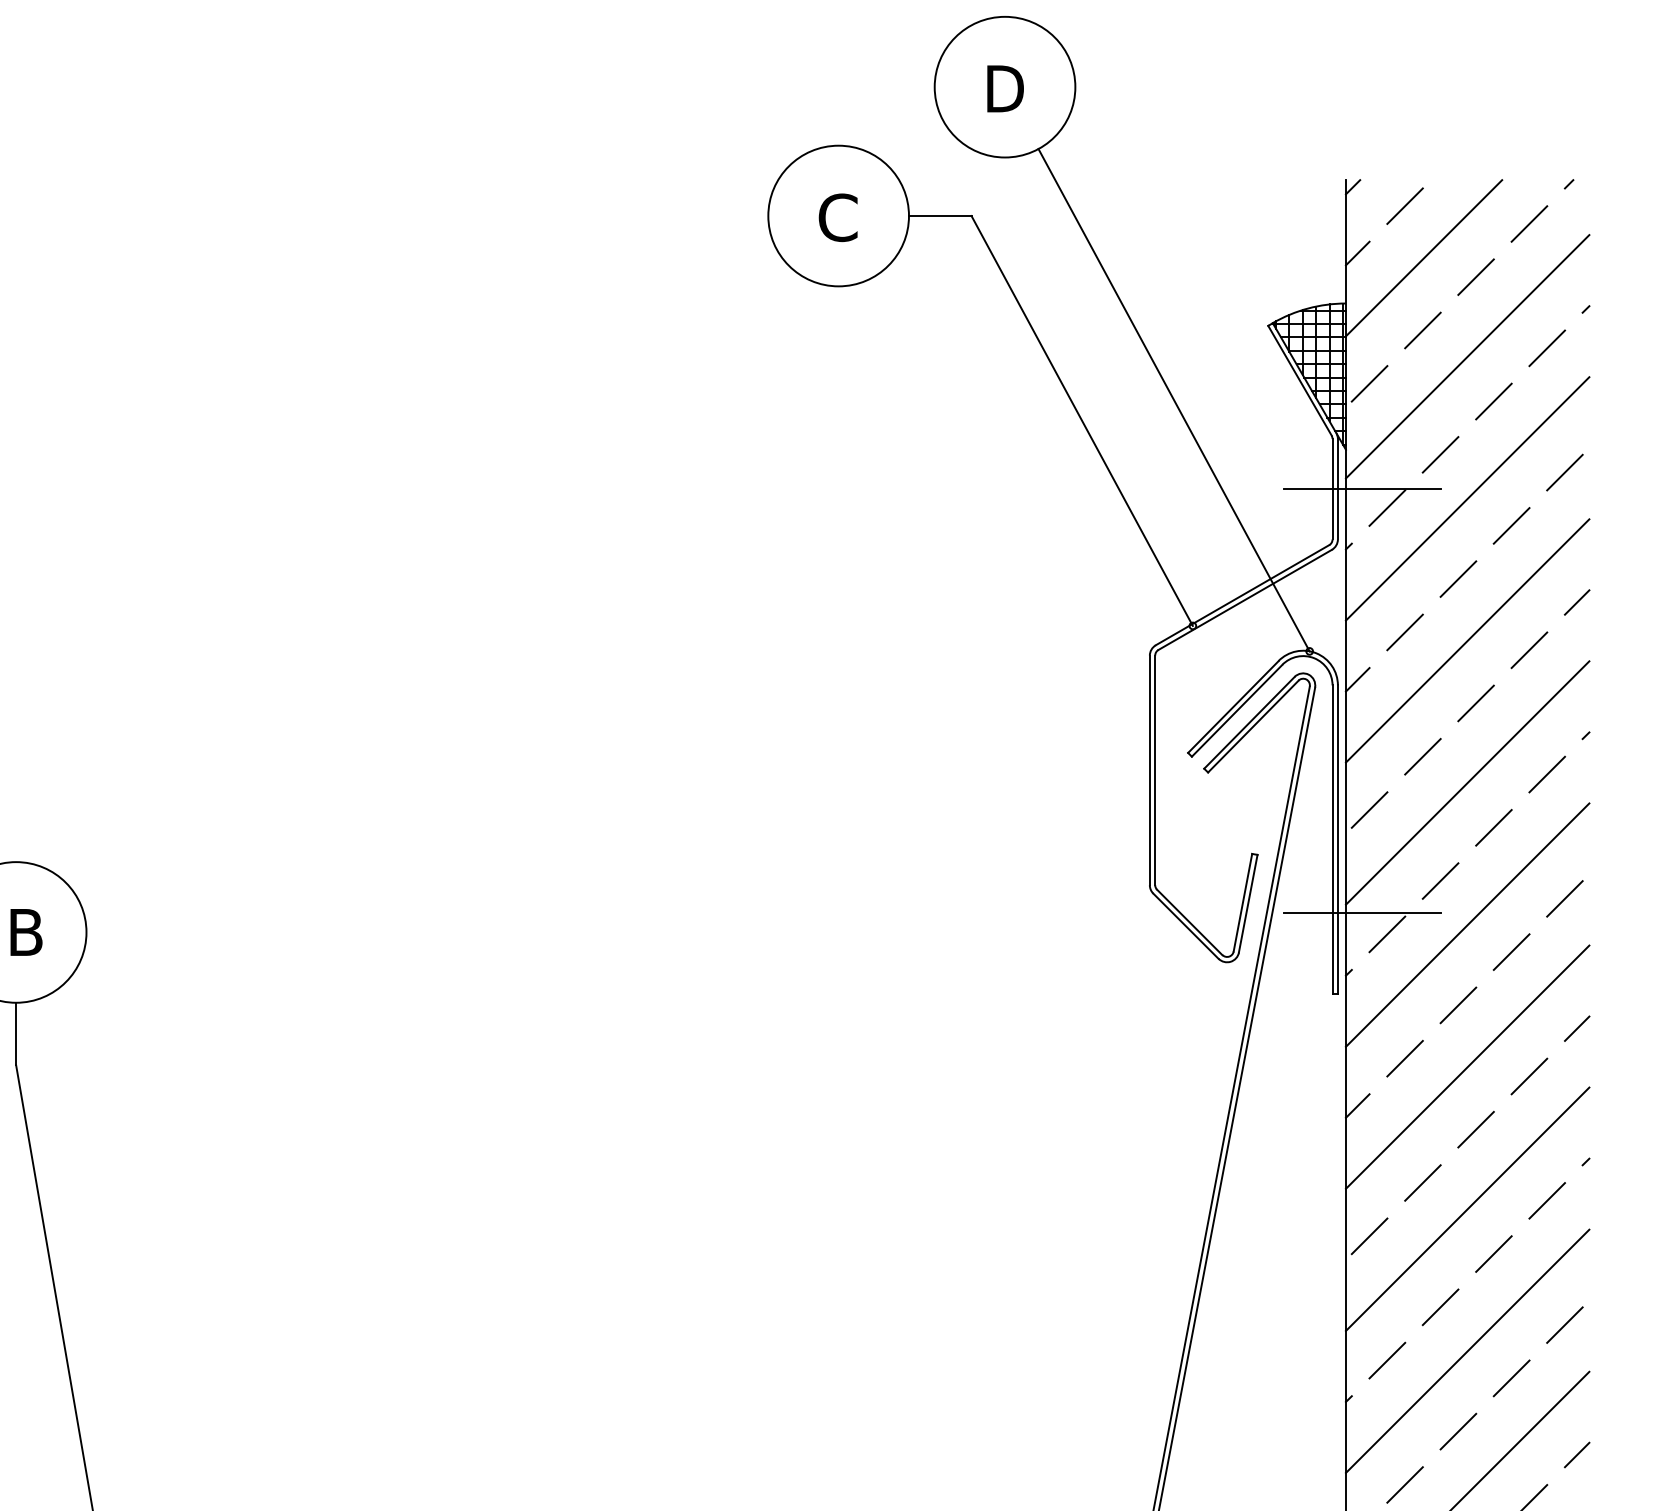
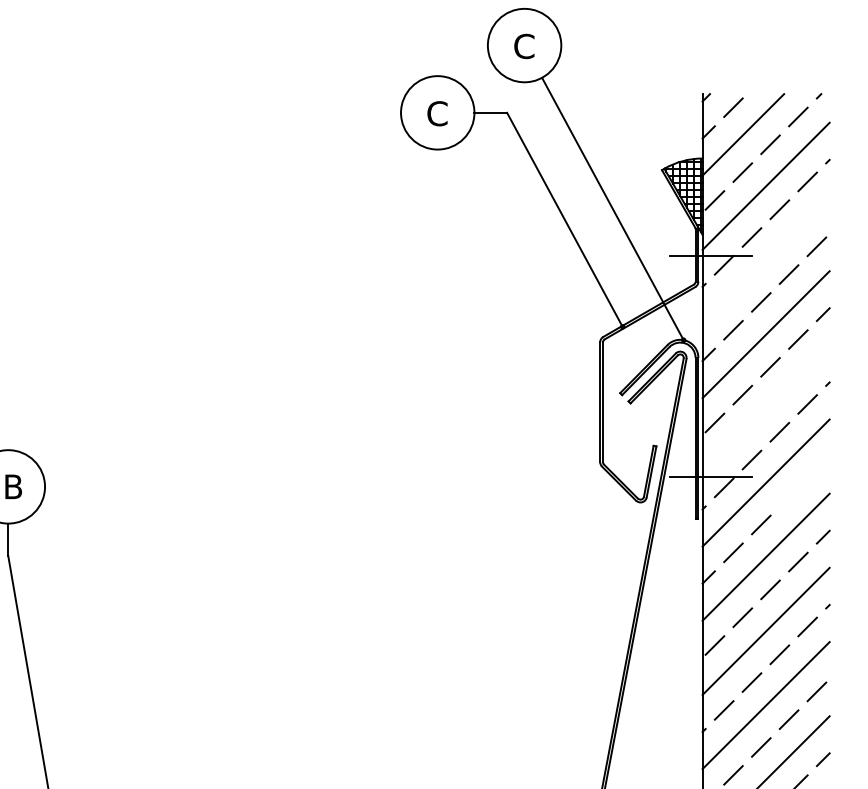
text: (1004, 88) -> (524, 46), D -> C
line: (1466, 498) -> (765, 260), removed
line: (1466, 782) -> (765, 408), removed
line: (1564, 899) -> (816, 469), removed
line: (1510, 950) -> (788, 496), removed

